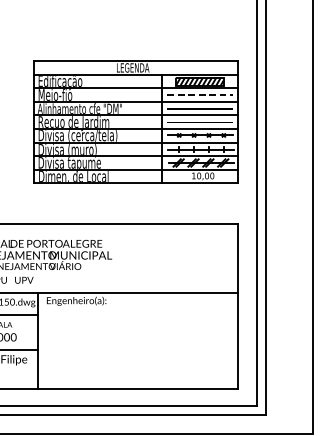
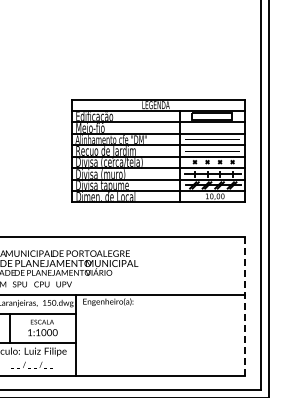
hatch: (200, 81) -> (212, 116), removed
line: (200, 95) -> (212, 128), removed
line: (200, 135) -> (212, 162), removed
line: (237, 306) -> (244, 306), solid -> dashed

